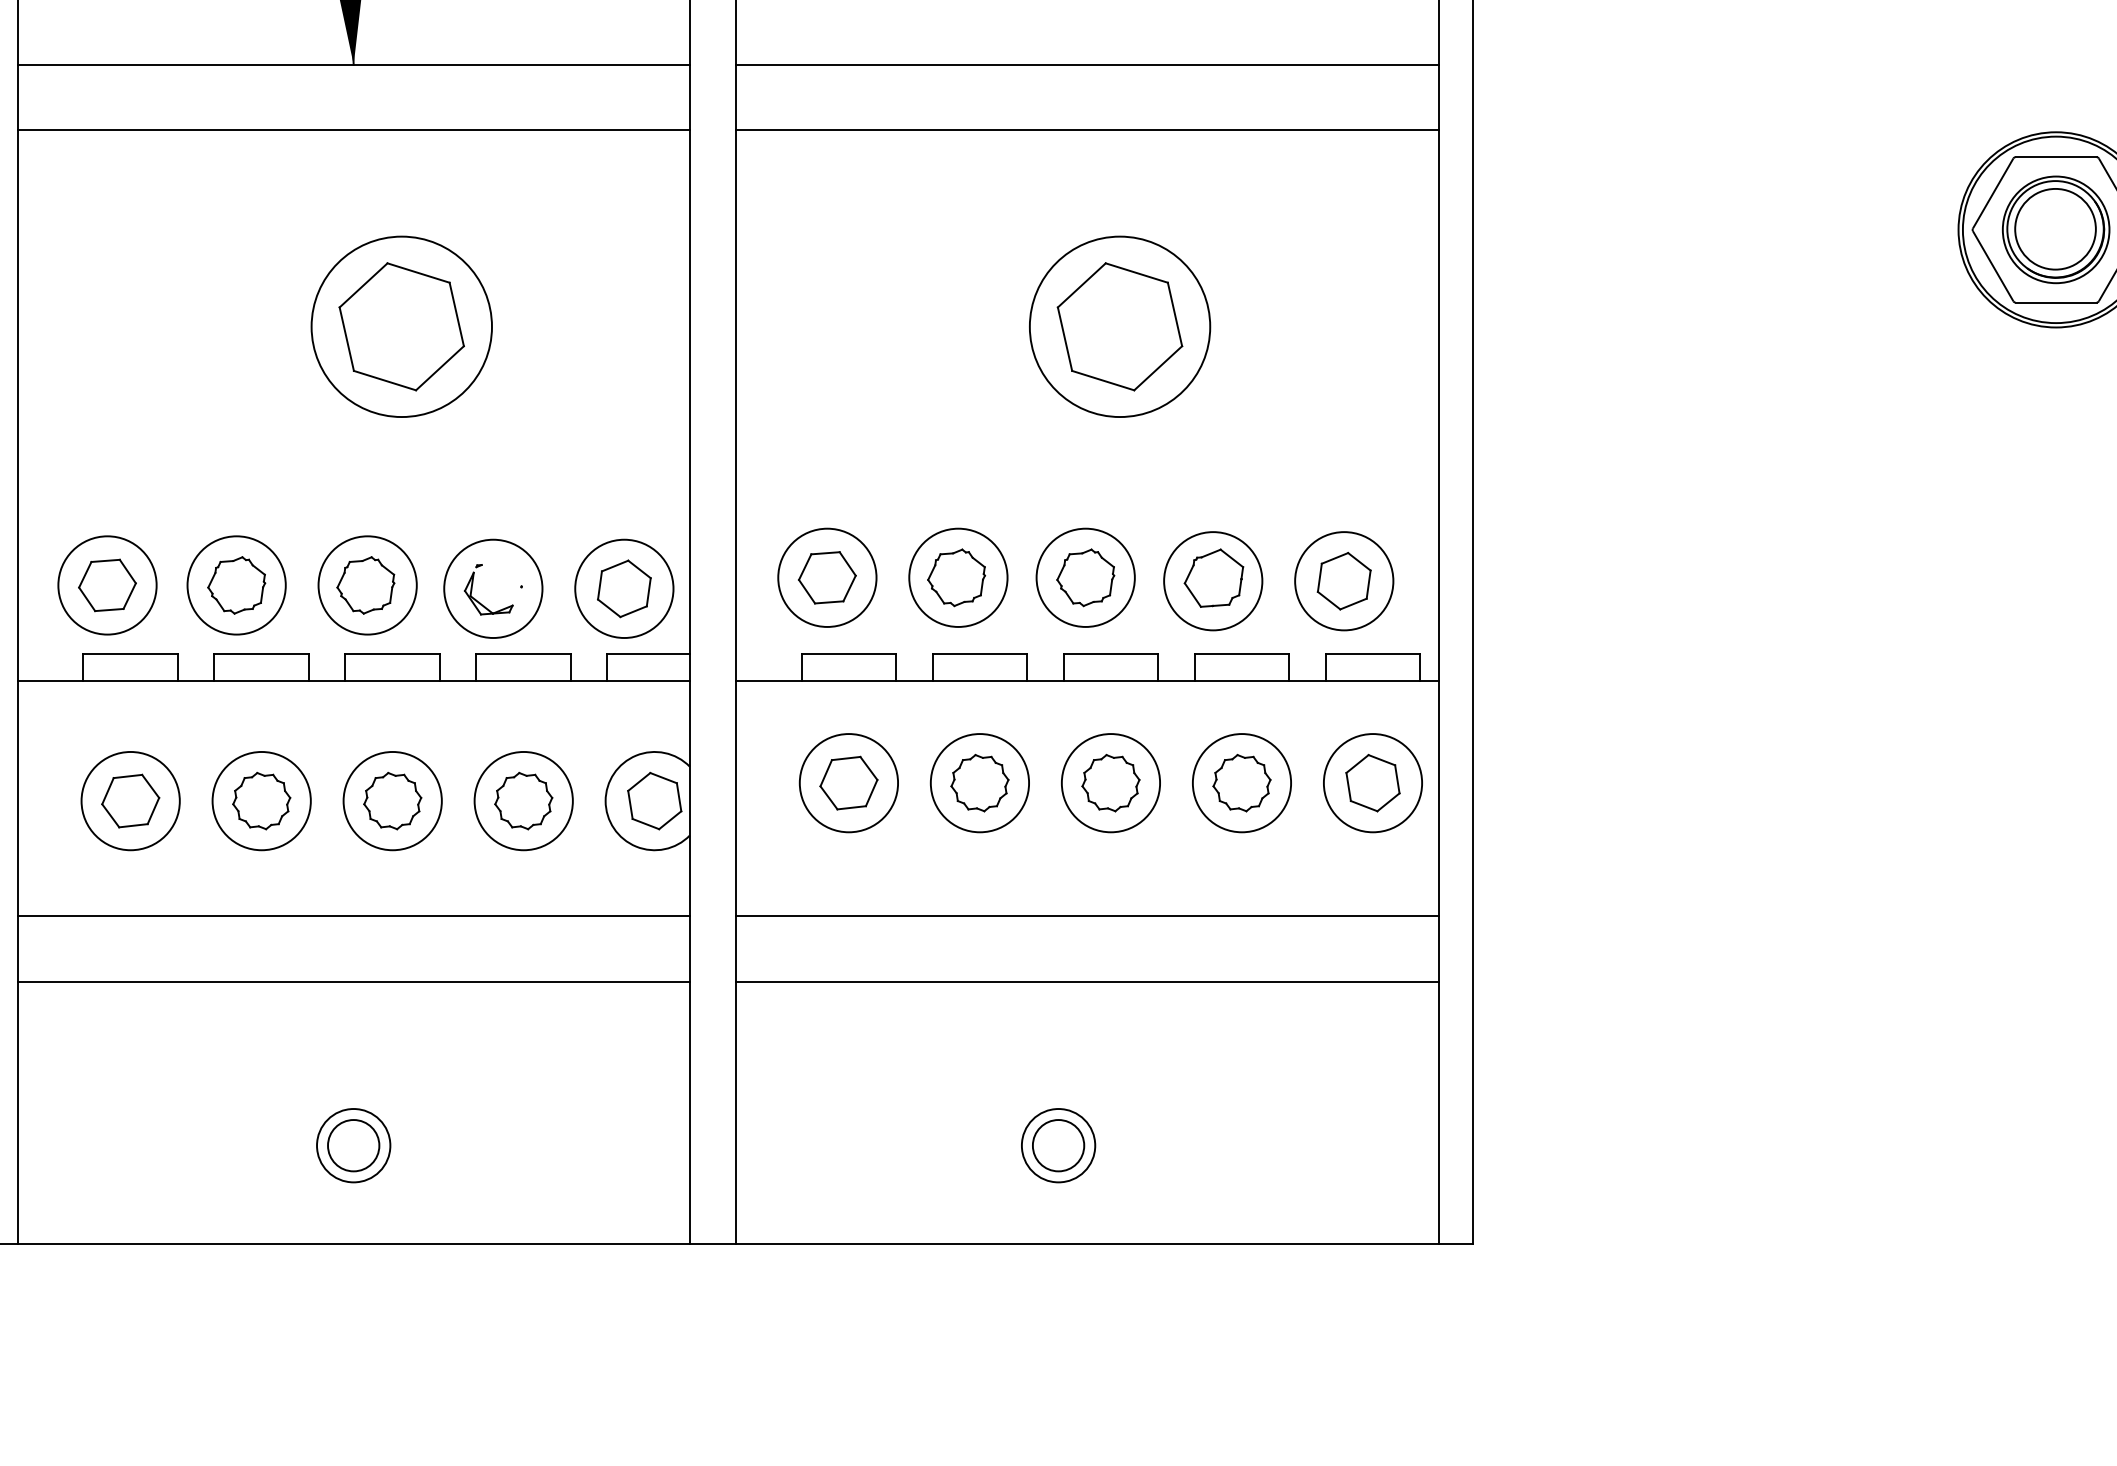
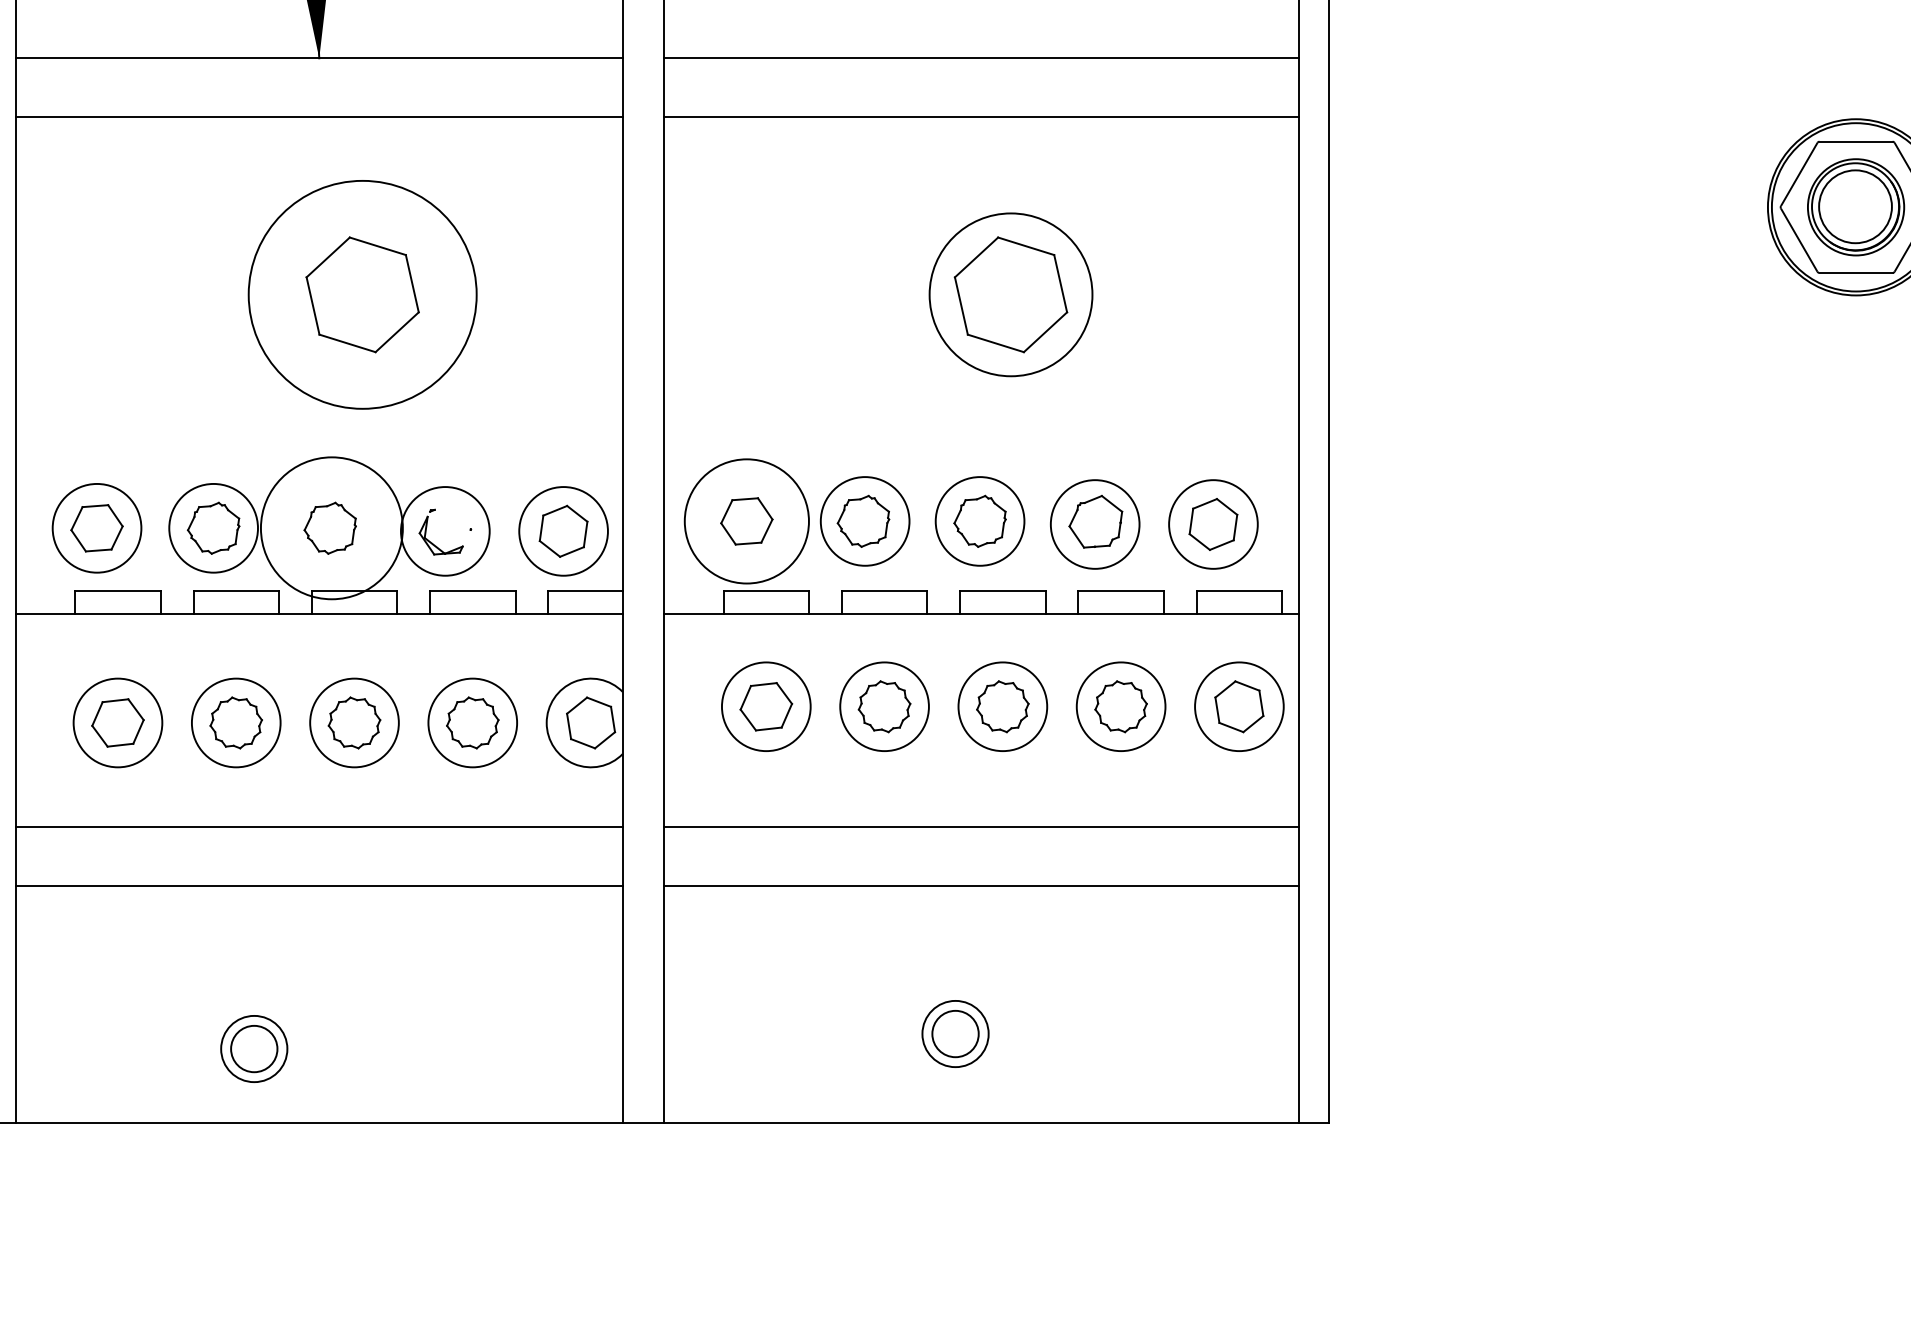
circle: (401, 326) -> (362, 294), size x1.4
circle: (826, 577) -> (746, 521), size x1.4
circle: (367, 584) -> (331, 527), size x1.6
part: (353, 1145) -> (254, 1048), moved

